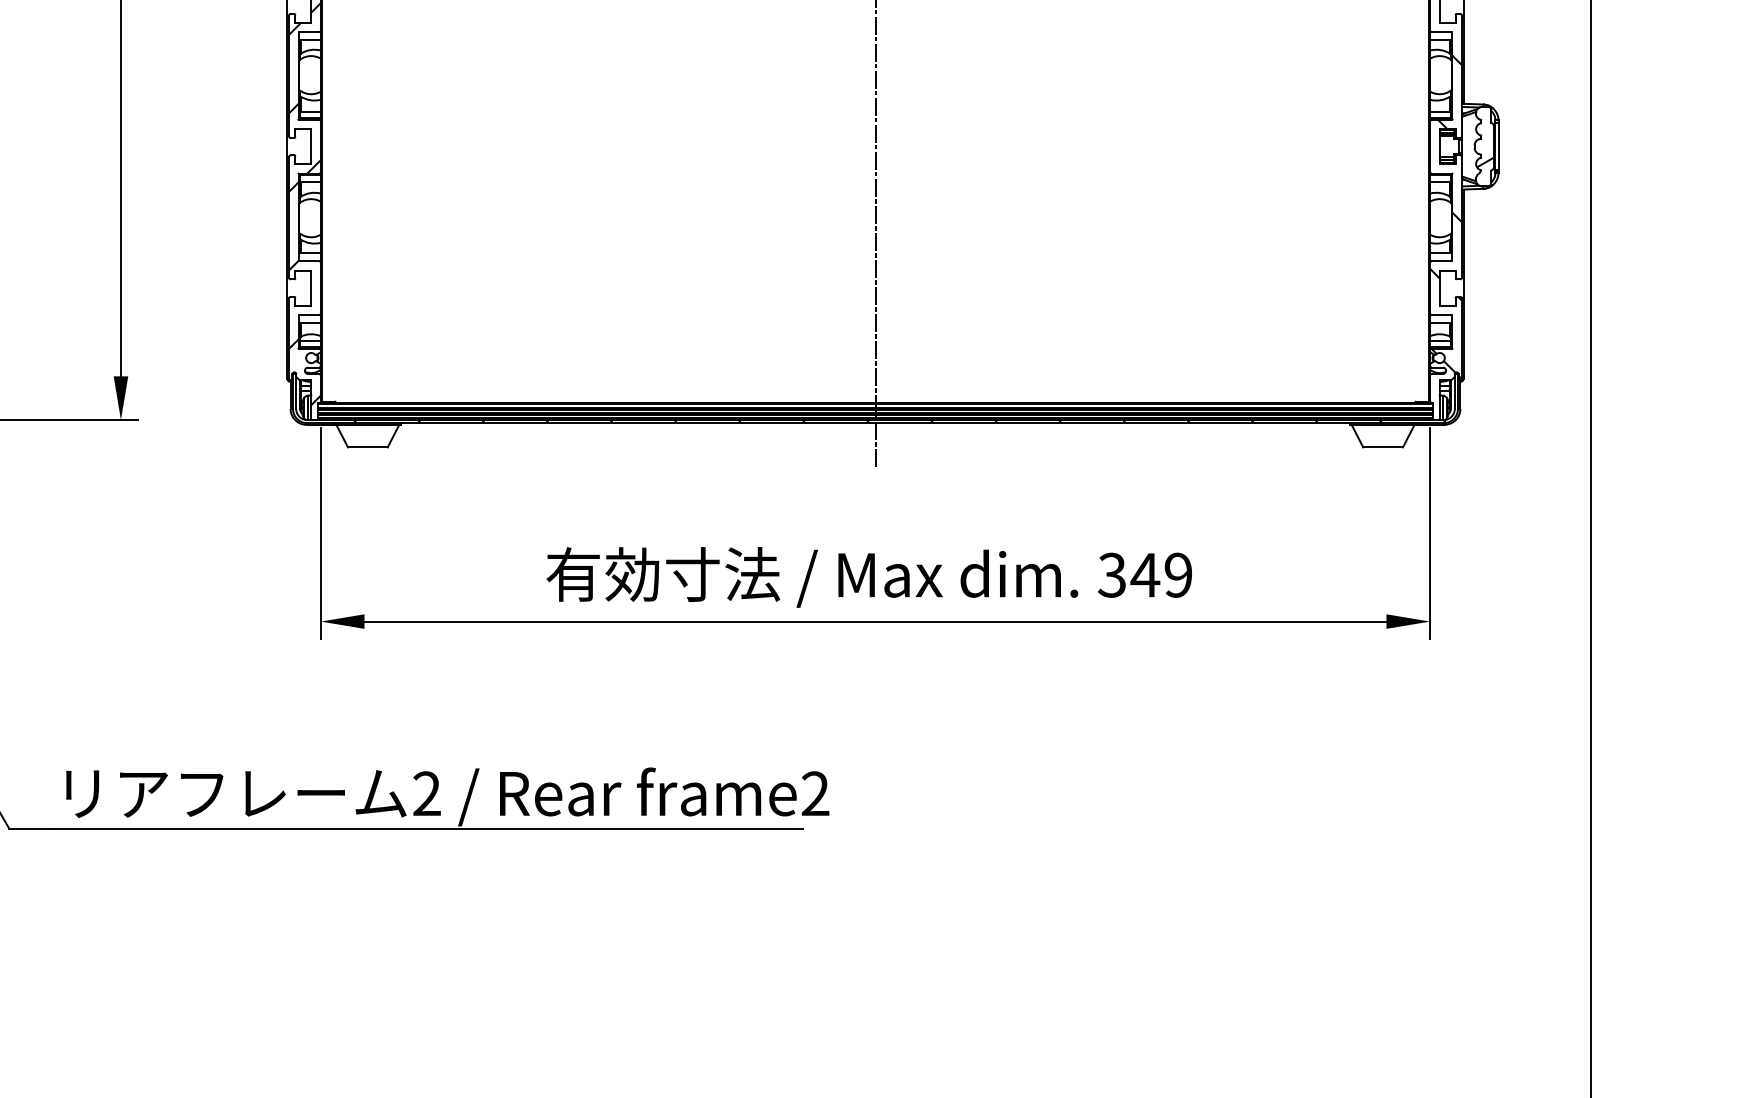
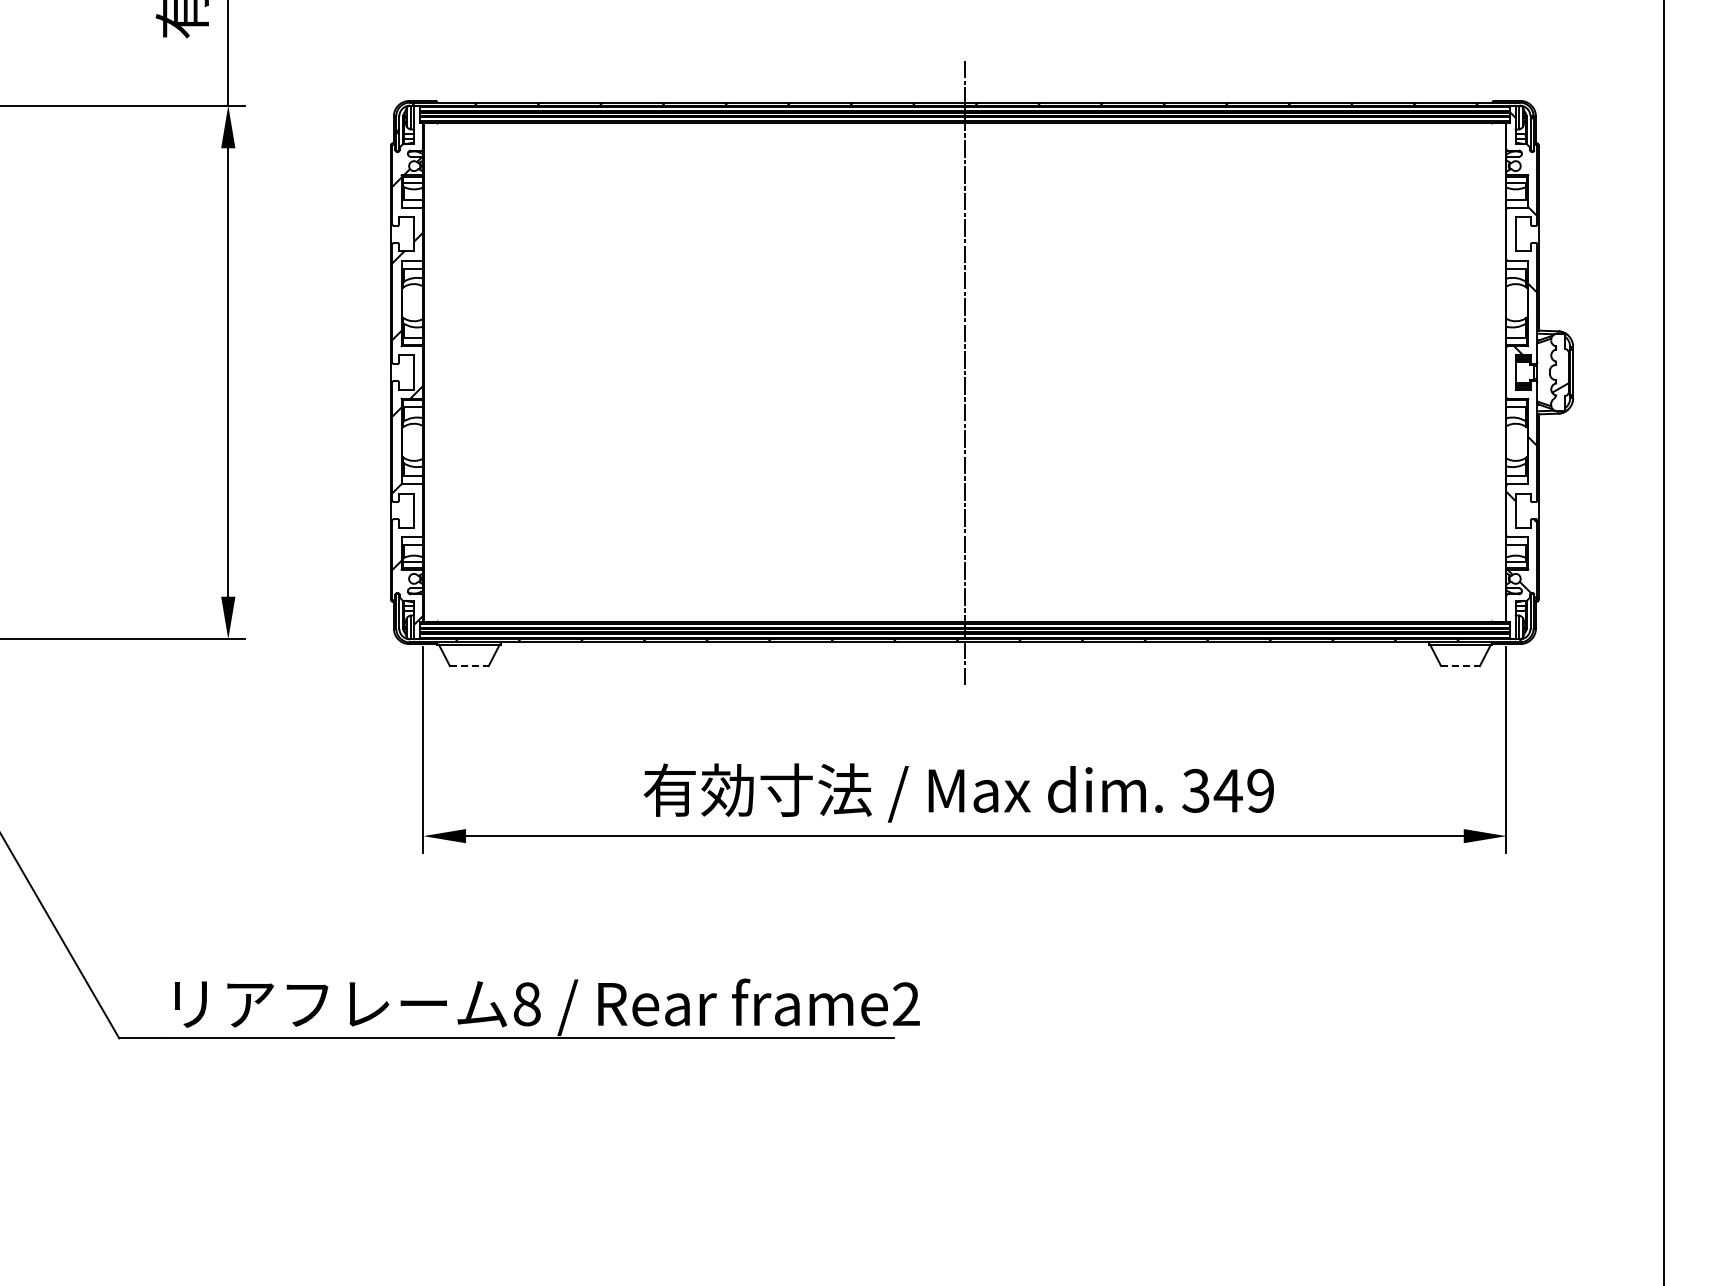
line: (368, 447) -> (469, 666), solid -> dashed
line: (1384, 447) -> (1461, 666), solid -> dashed
text: (426, 794) -> (526, 1004), 2 -> 8

